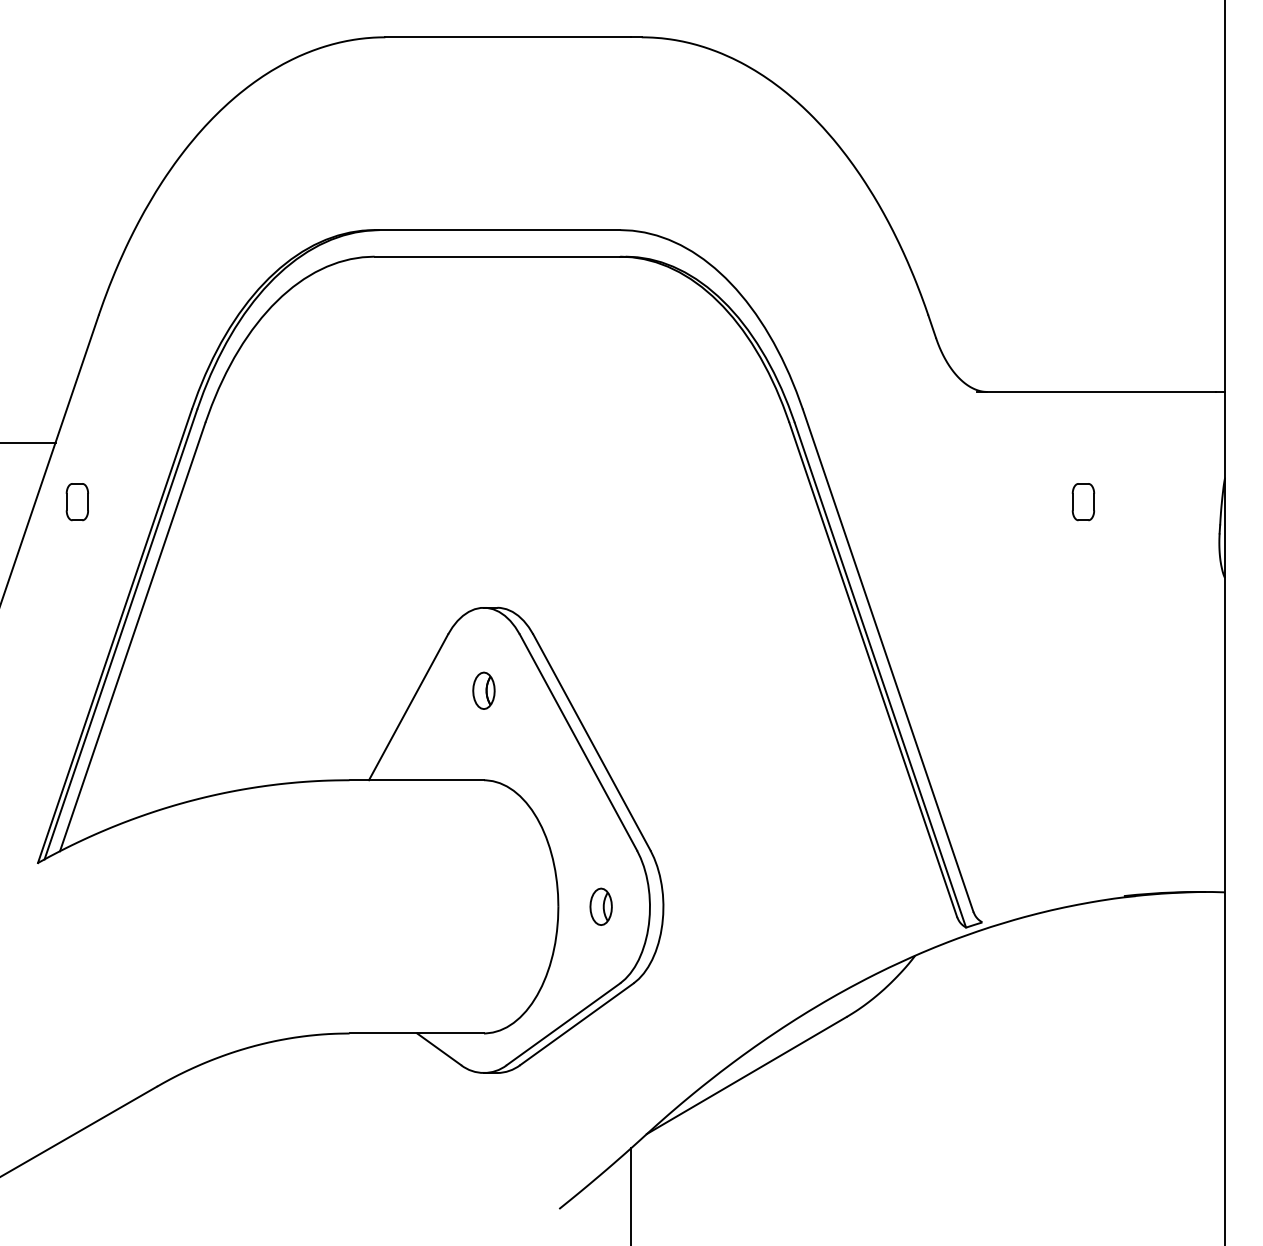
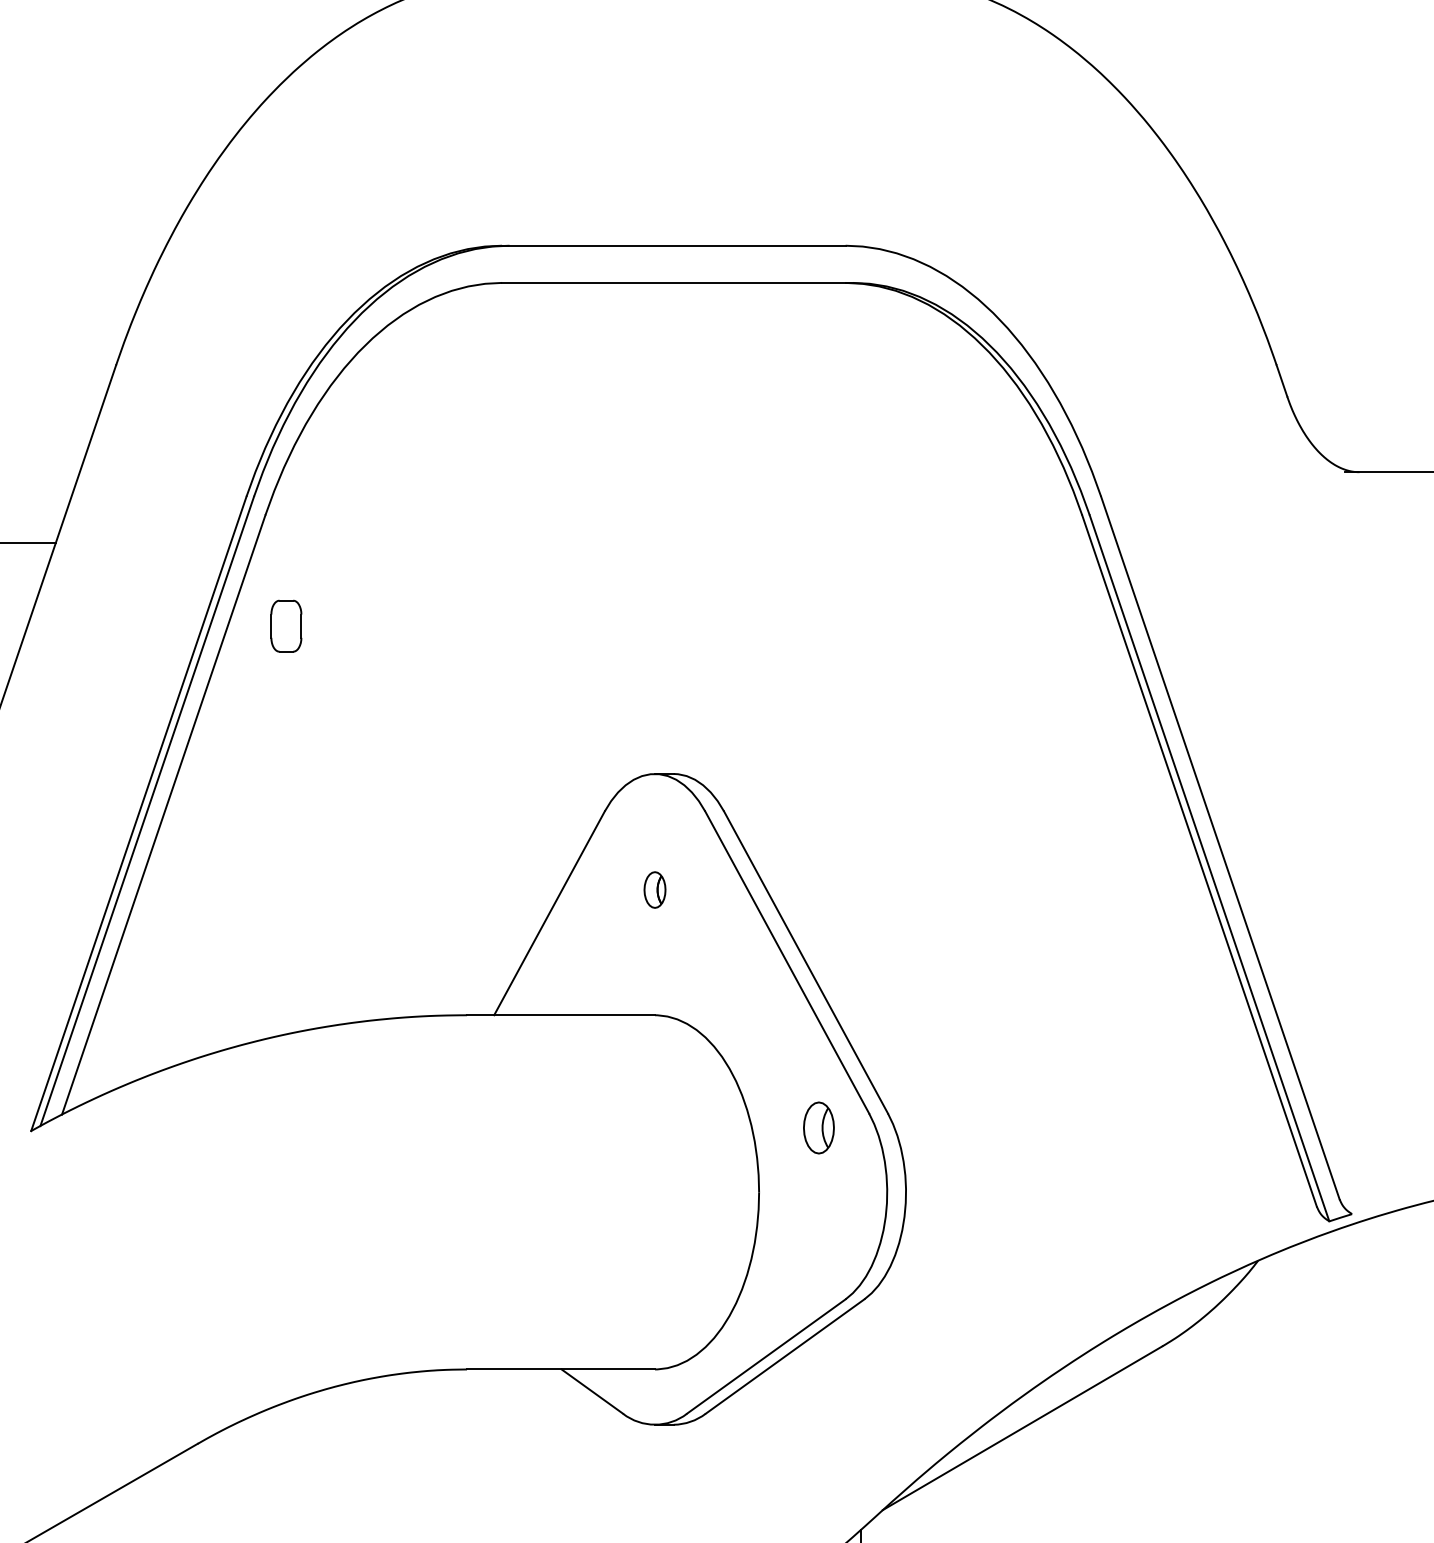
part: (76, 502) -> (285, 626), moved
part: (483, 690) -> (654, 889), size x0.7
part: (600, 906) -> (818, 1127), moved

